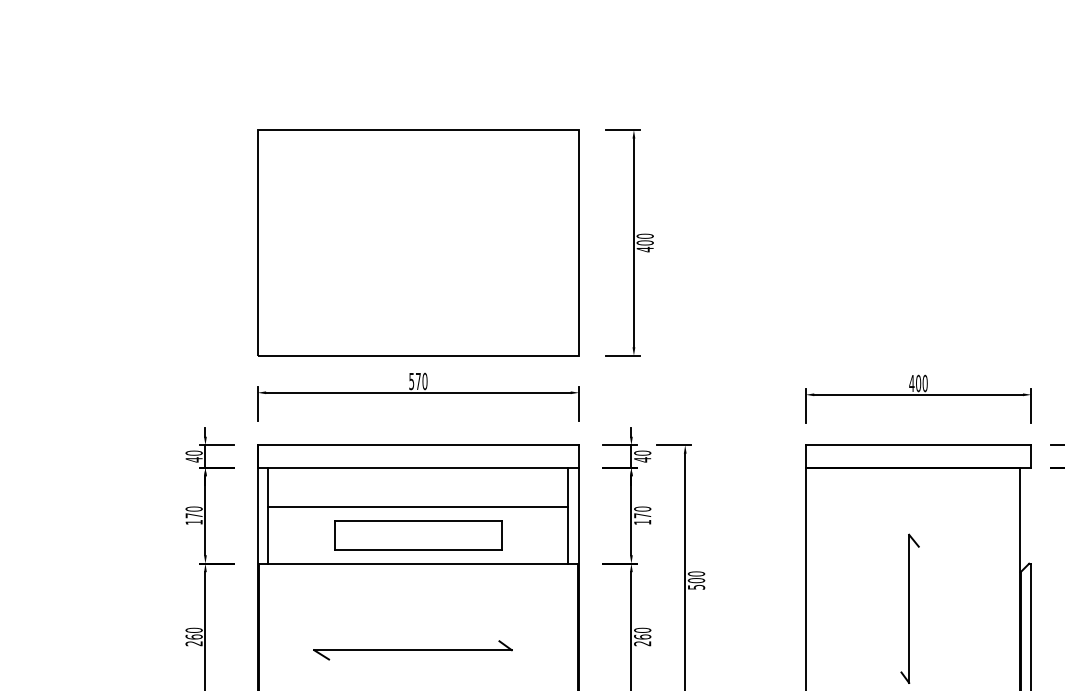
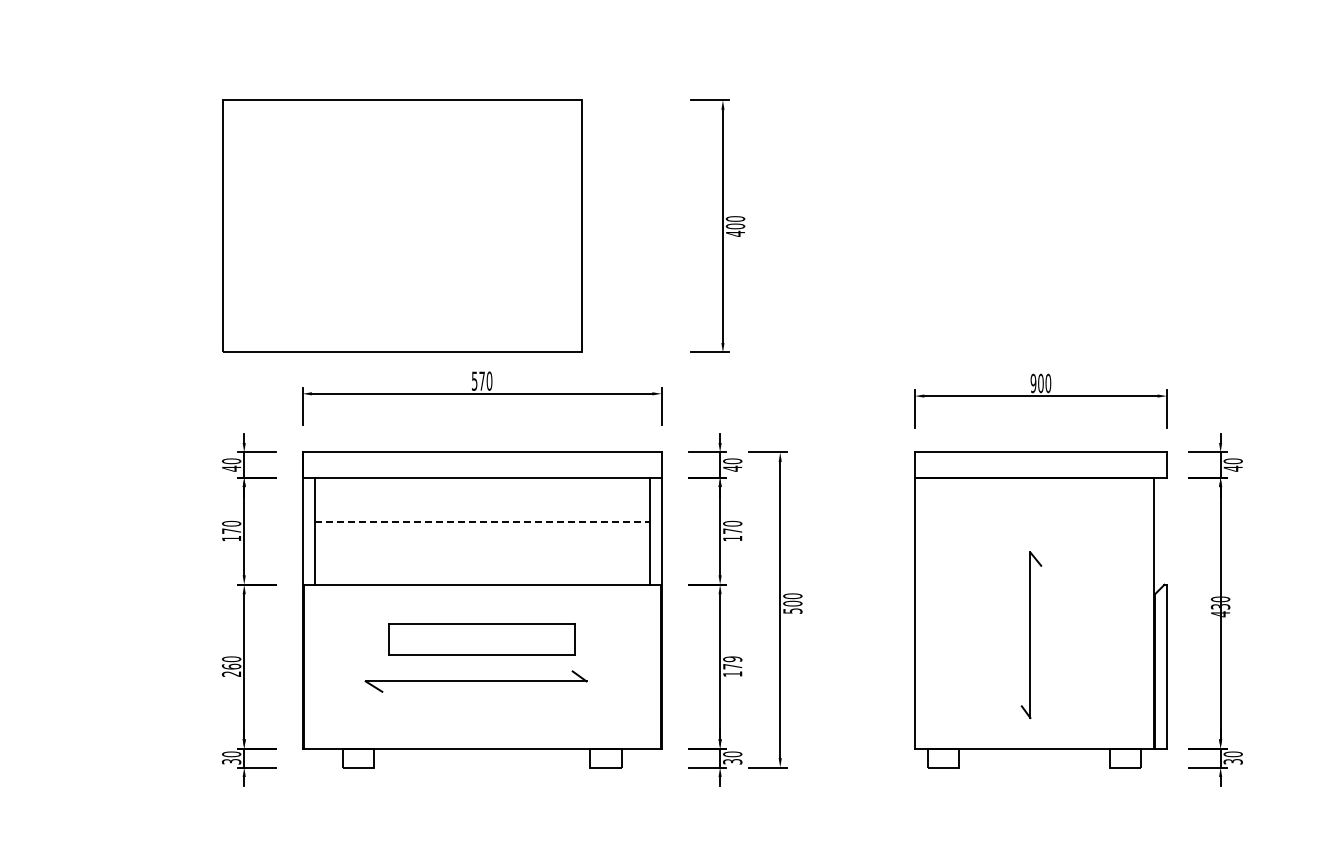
part: (418, 242) -> (402, 225), moved
text: (911, 383) -> (1033, 383), 400 -> 900
line: (418, 507) -> (482, 521), solid -> dashed
part: (417, 535) -> (481, 639), moved
text: (642, 636) -> (732, 666), 260 -> 179

